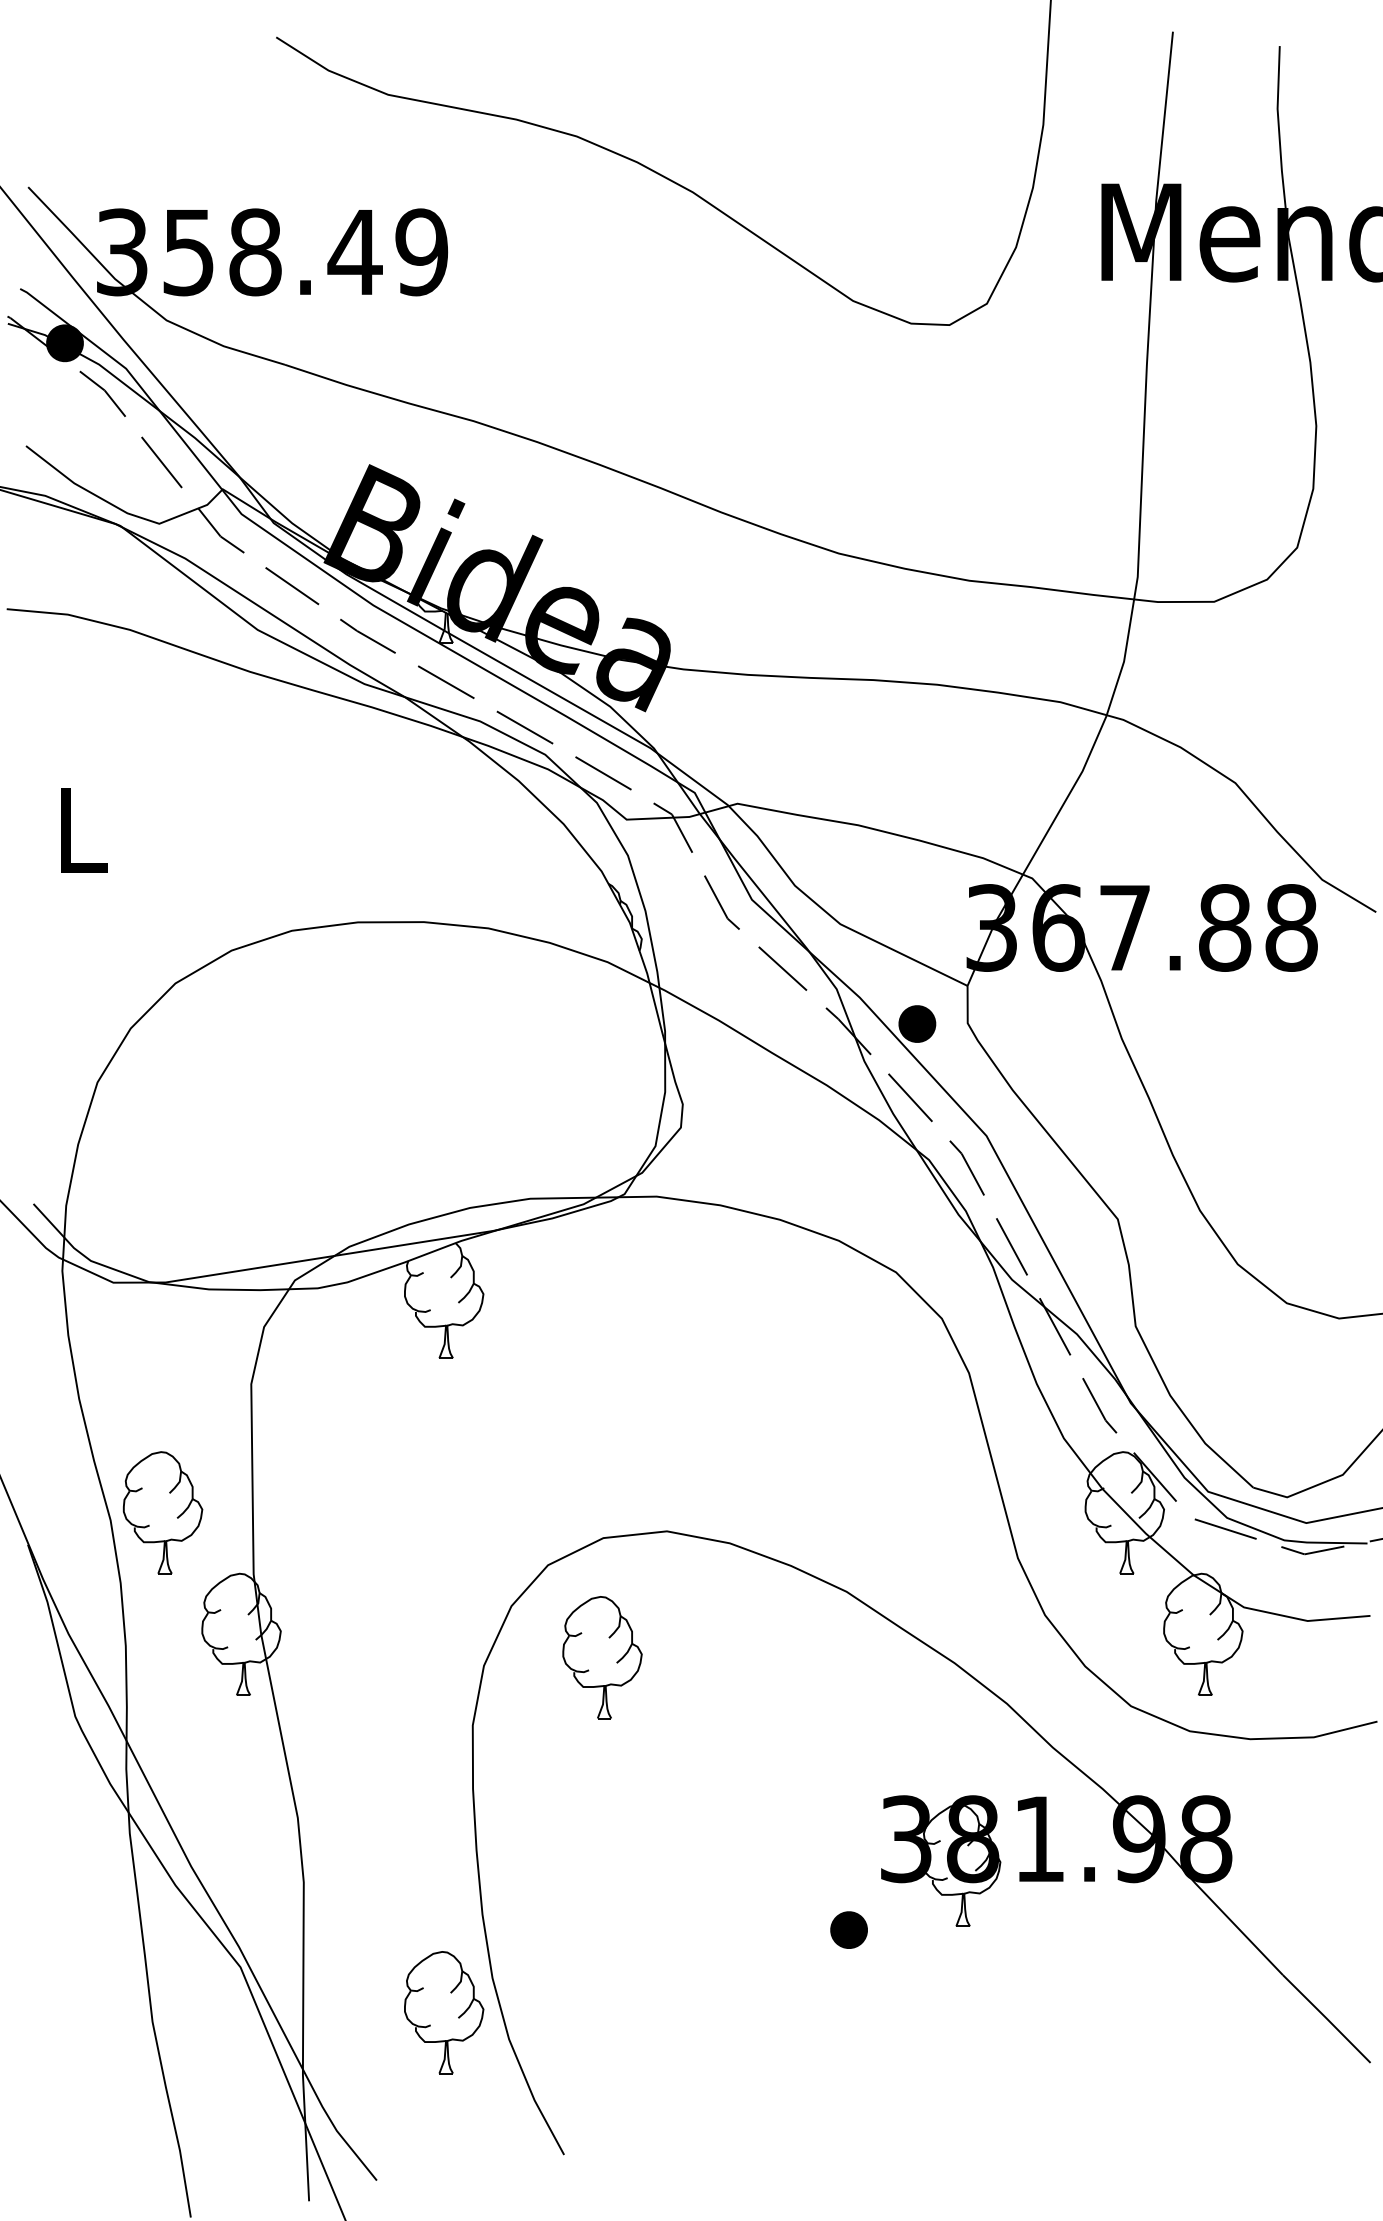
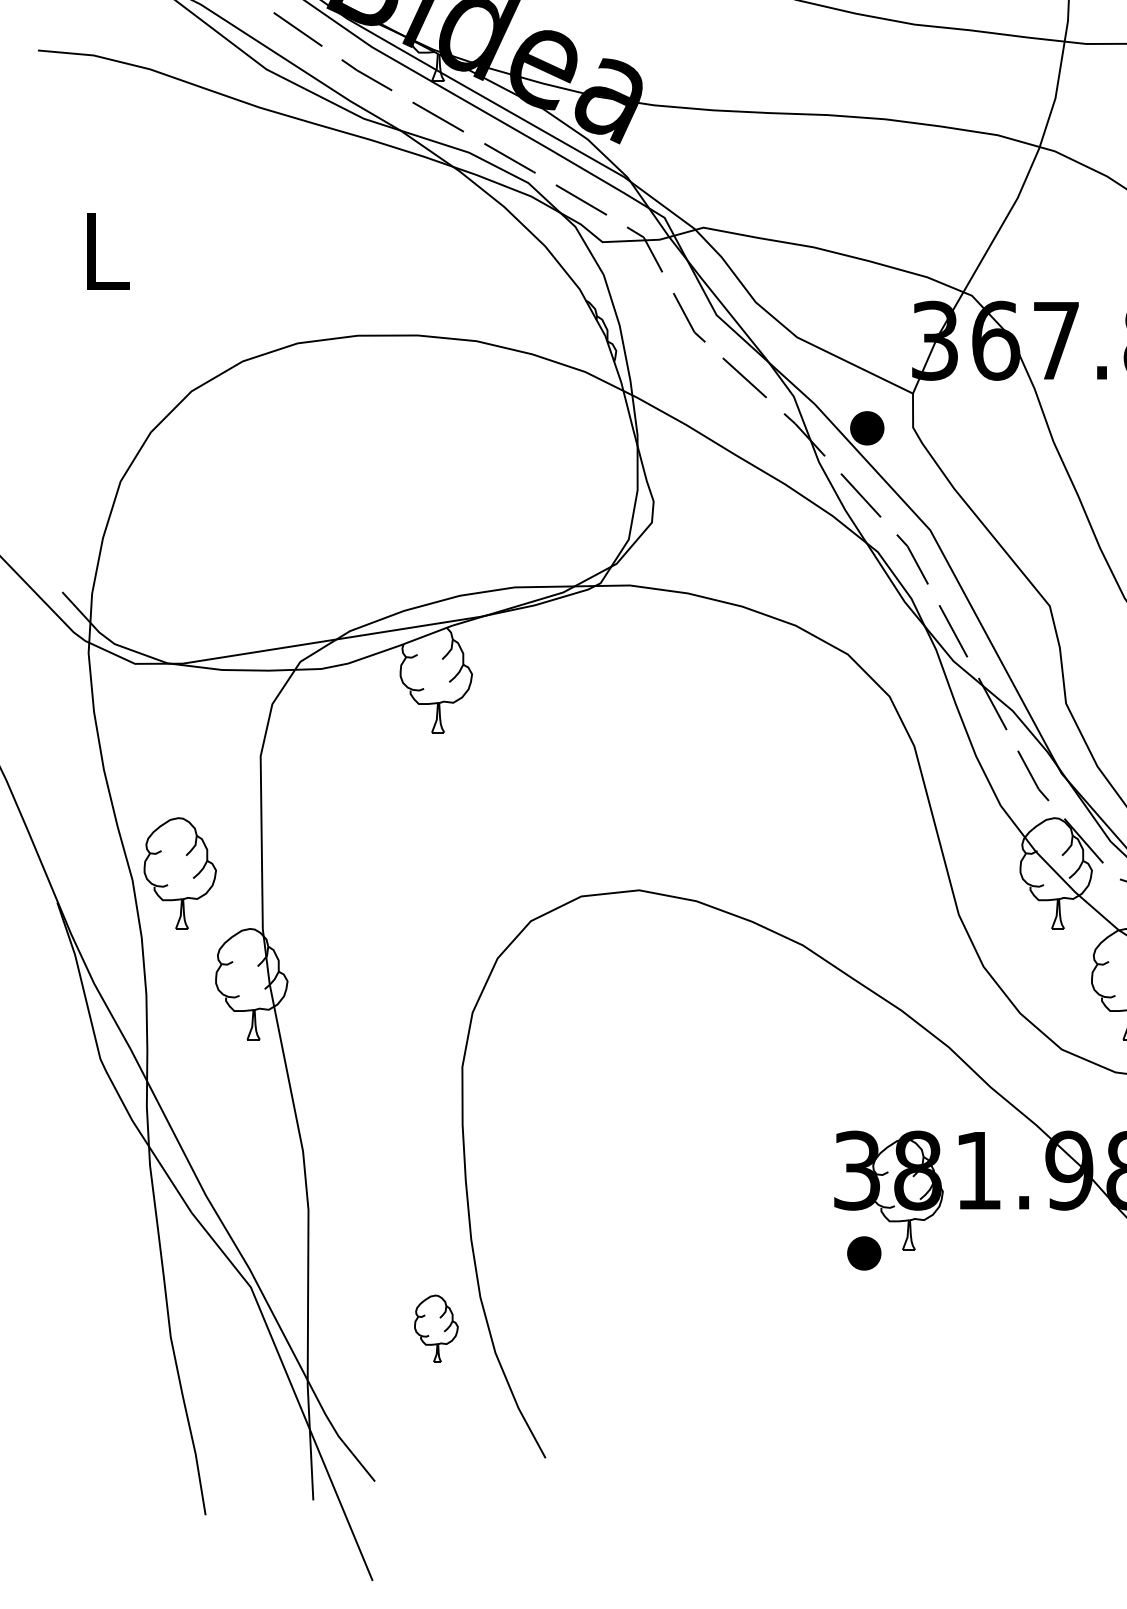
part: (602, 1657) -> (580, 1005), removed
part: (848, 1929) -> (863, 1252), moved
part: (444, 2012) -> (436, 1328), size x0.6

